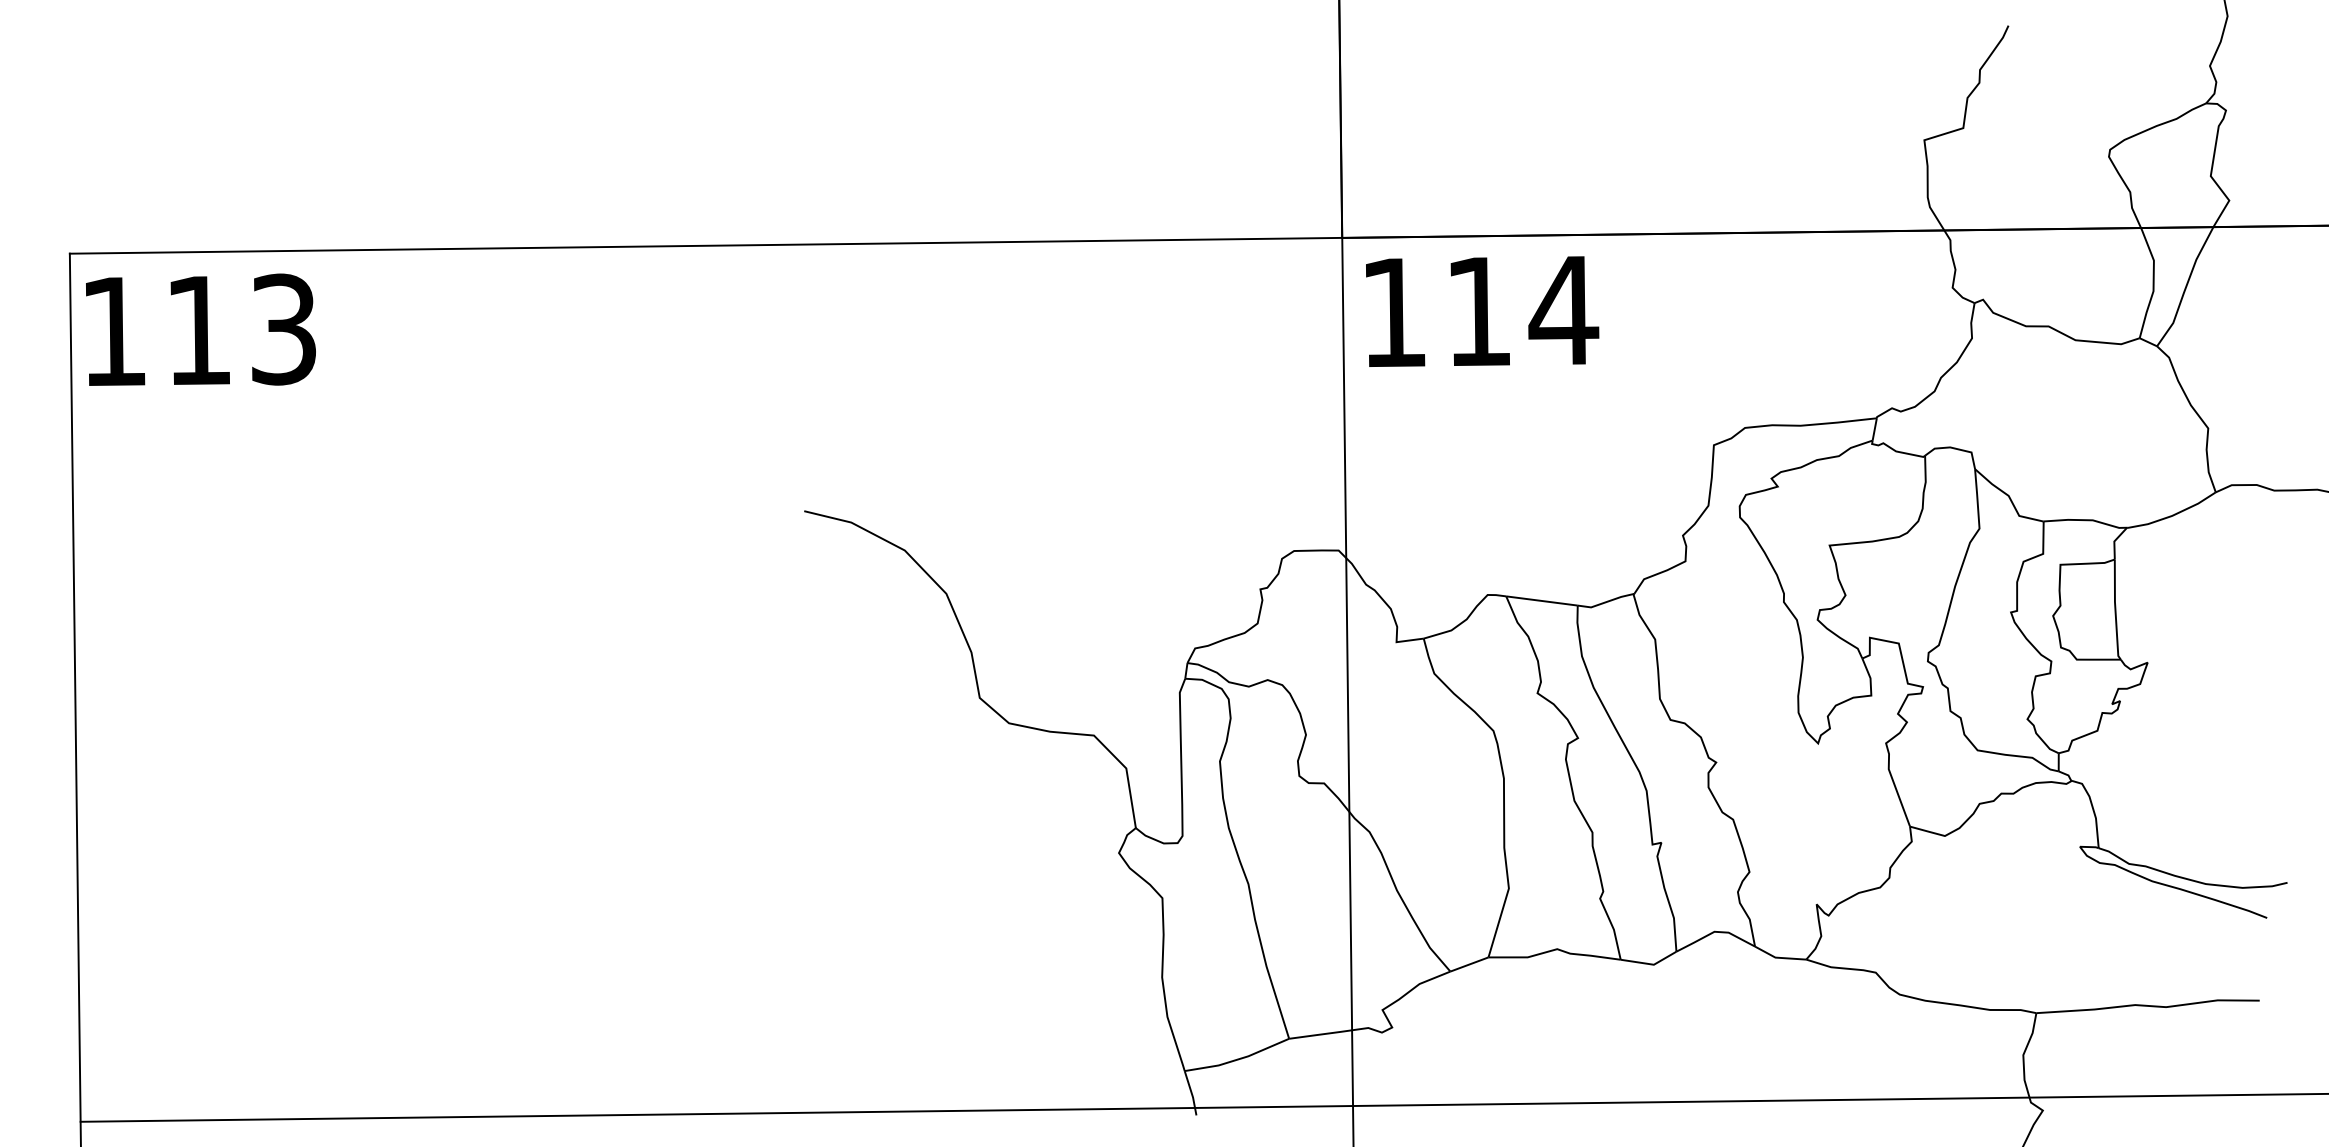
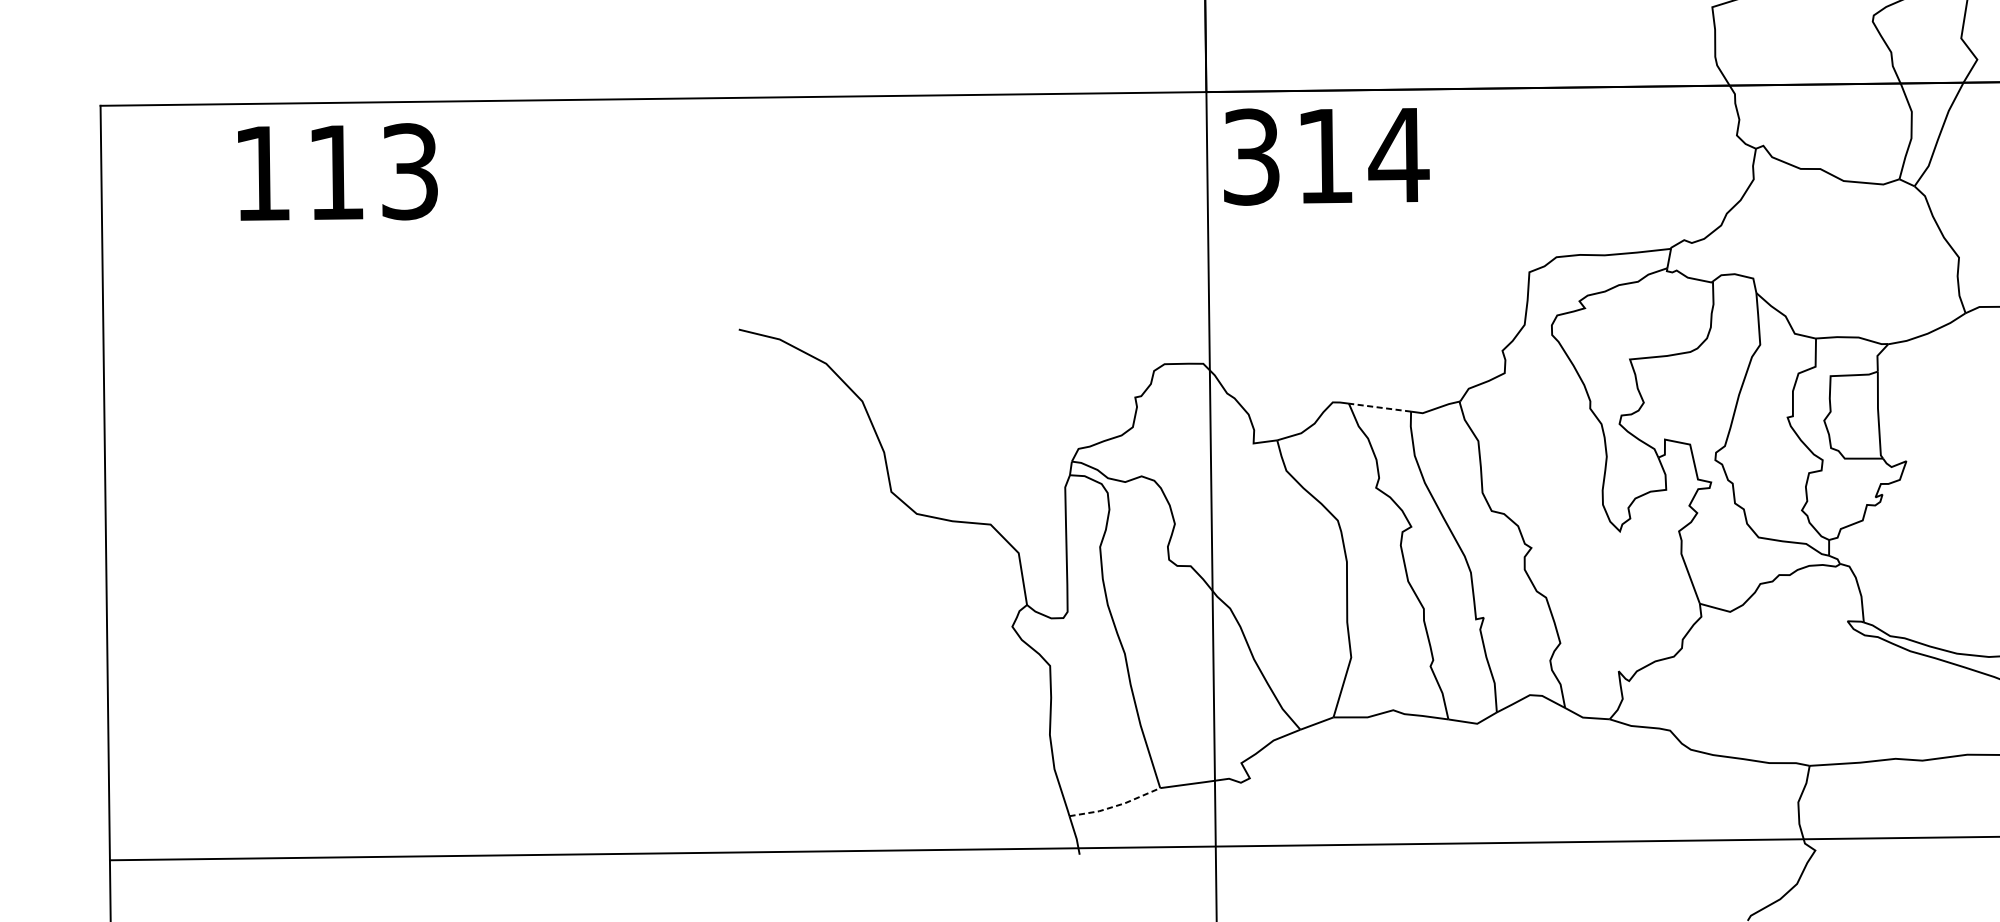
text: (1394, 312) -> (1251, 156), 114 -> 314
text: (200, 329) -> (337, 171), moved
line: (1541, 600) -> (1379, 407), solid -> dashed
line: (1238, 1059) -> (1116, 806), solid -> dashed

